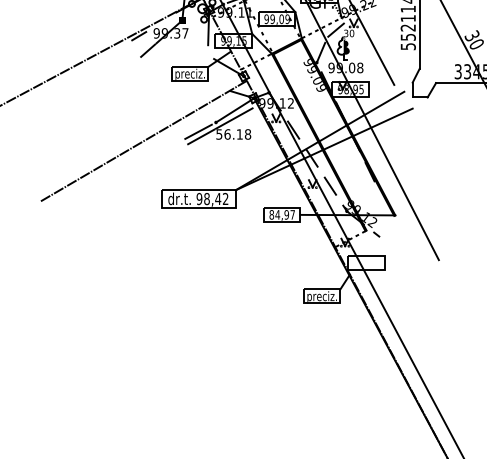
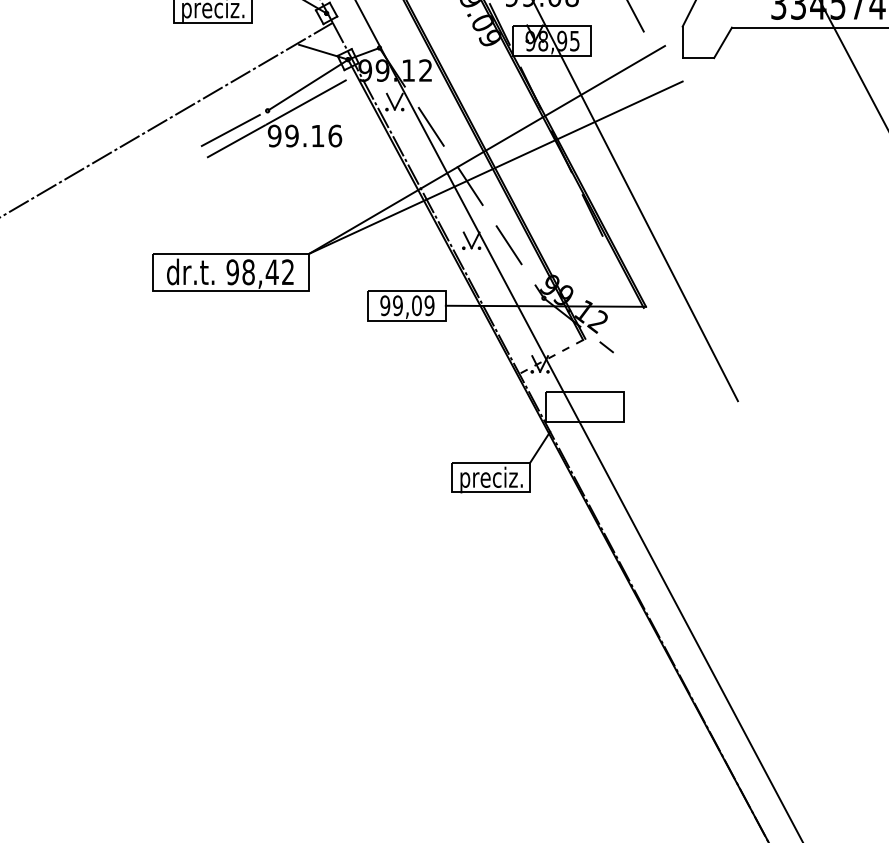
text: (233, 134) -> (304, 136), 56.18 -> 99.16
text: (281, 214) -> (405, 304), 84,97 -> 99,09

